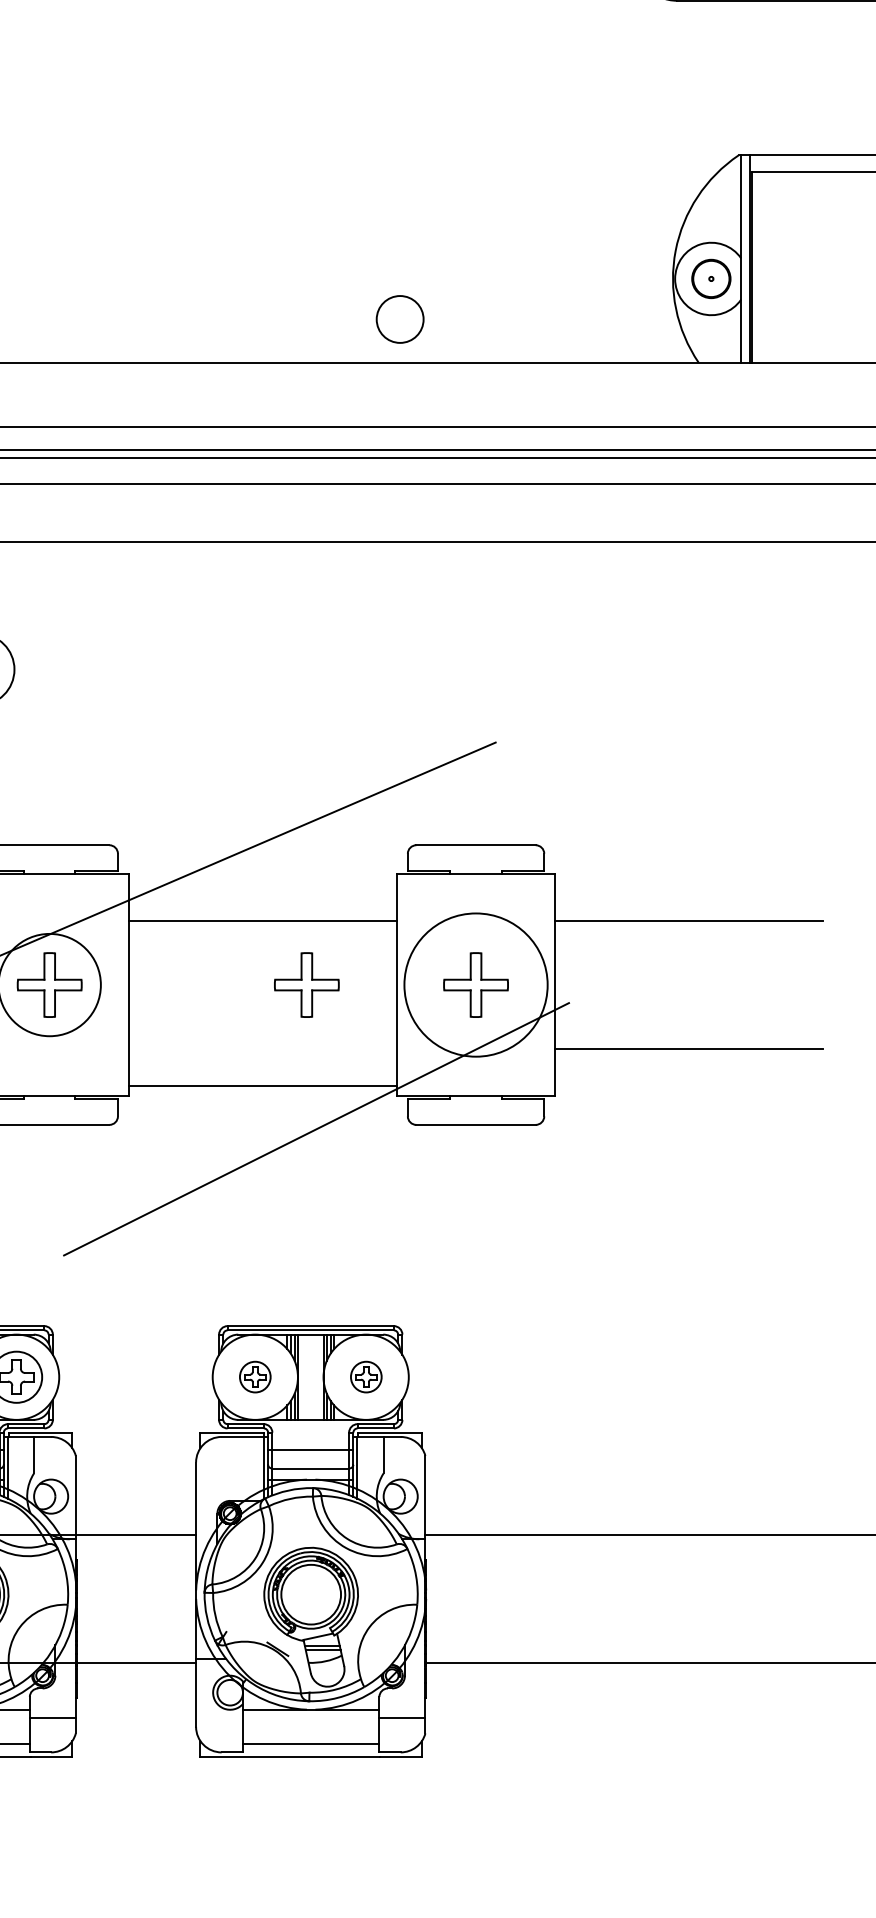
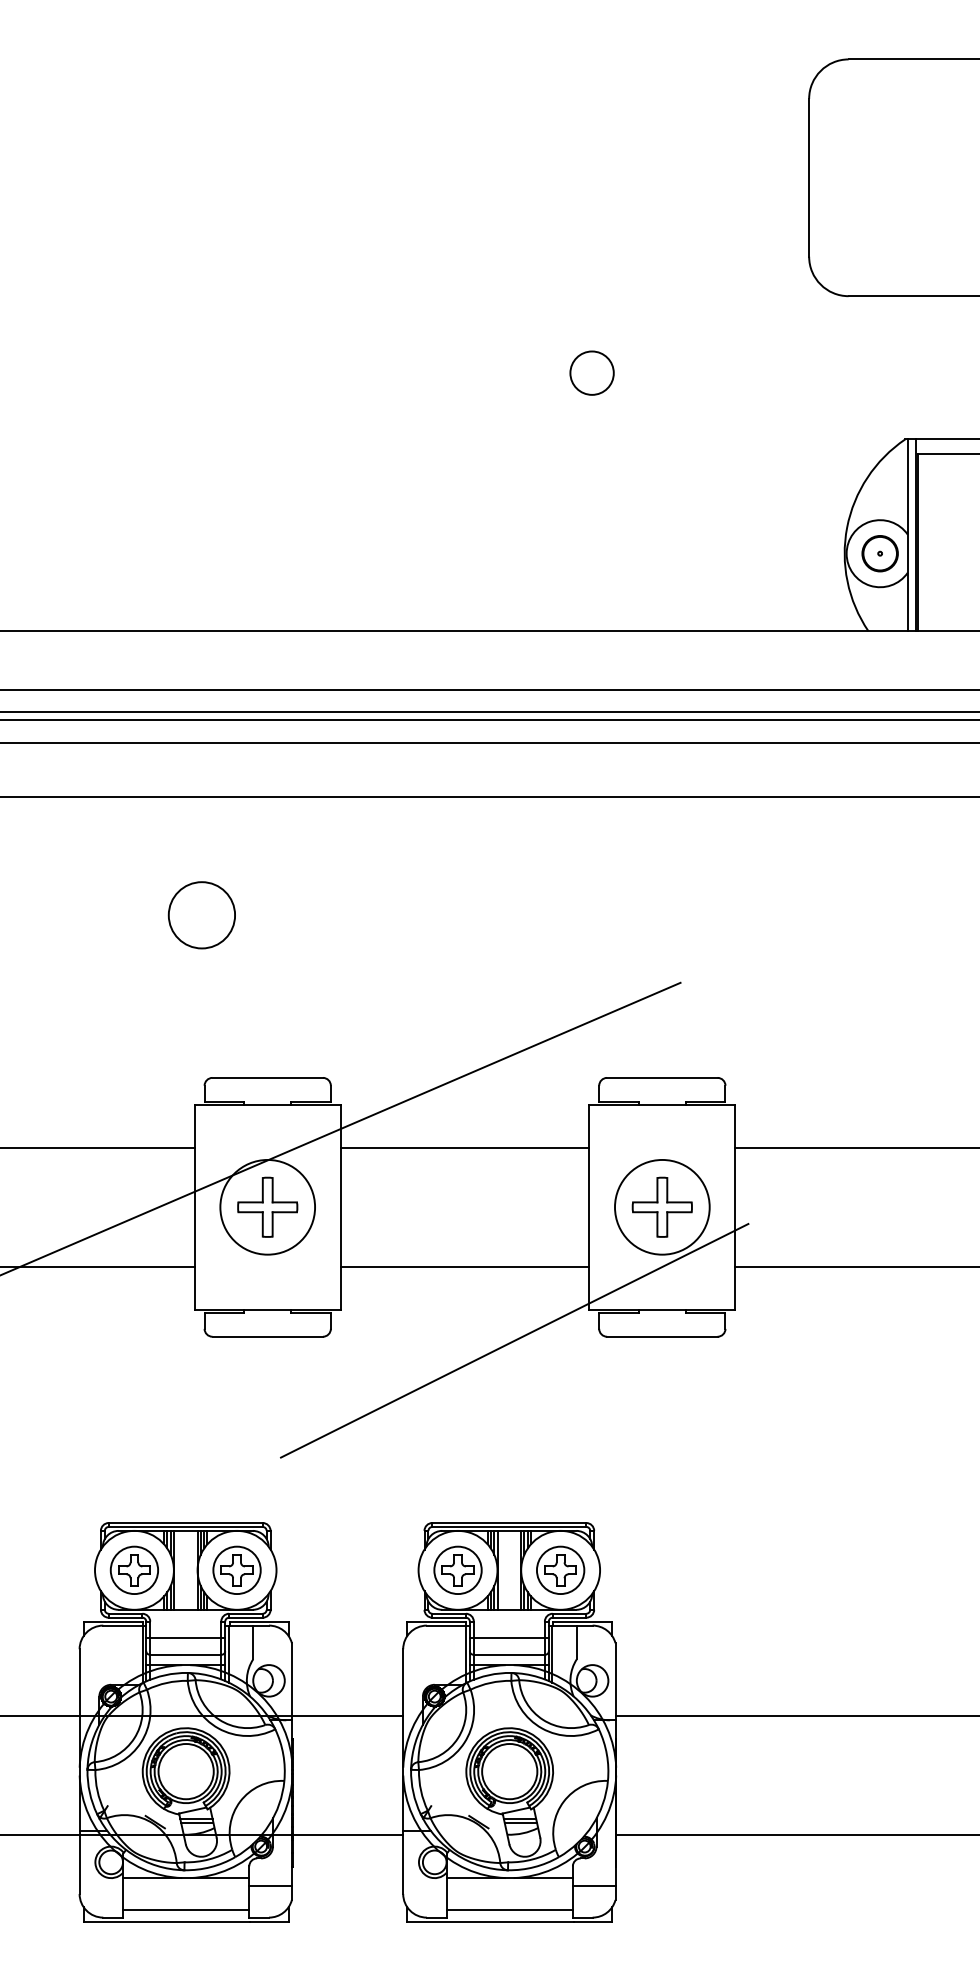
circle: (399, 318) -> (591, 372), moved
part: (306, 984) -> (505, 1206), removed
circle: (476, 984) -> (662, 1206), size x0.71
line: (262, 1085) -> (464, 1266), moved
part: (254, 1376) -> (457, 1569), size x1.67
part: (366, 1376) -> (560, 1569), size x1.67

